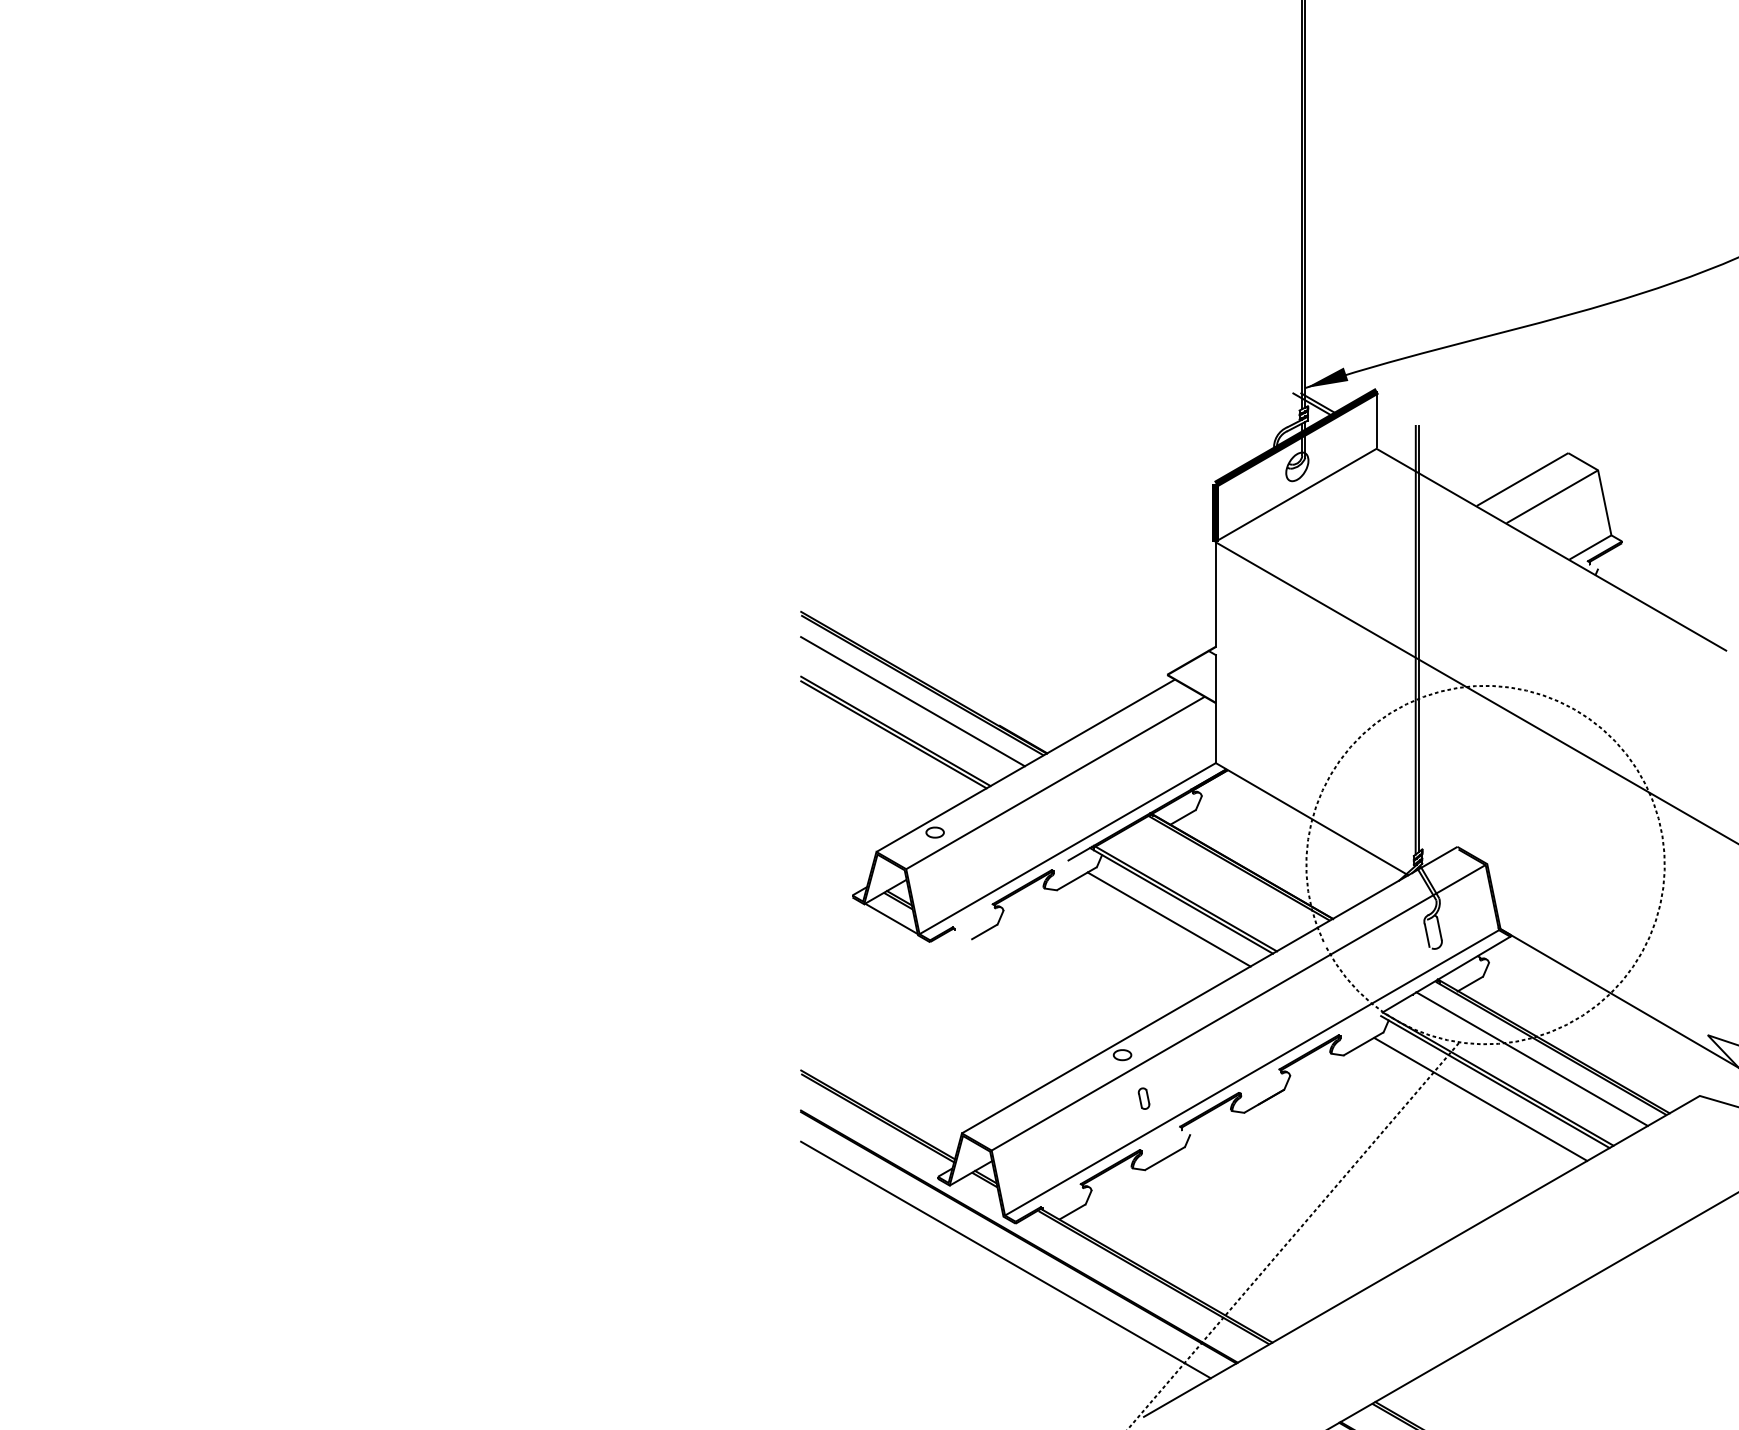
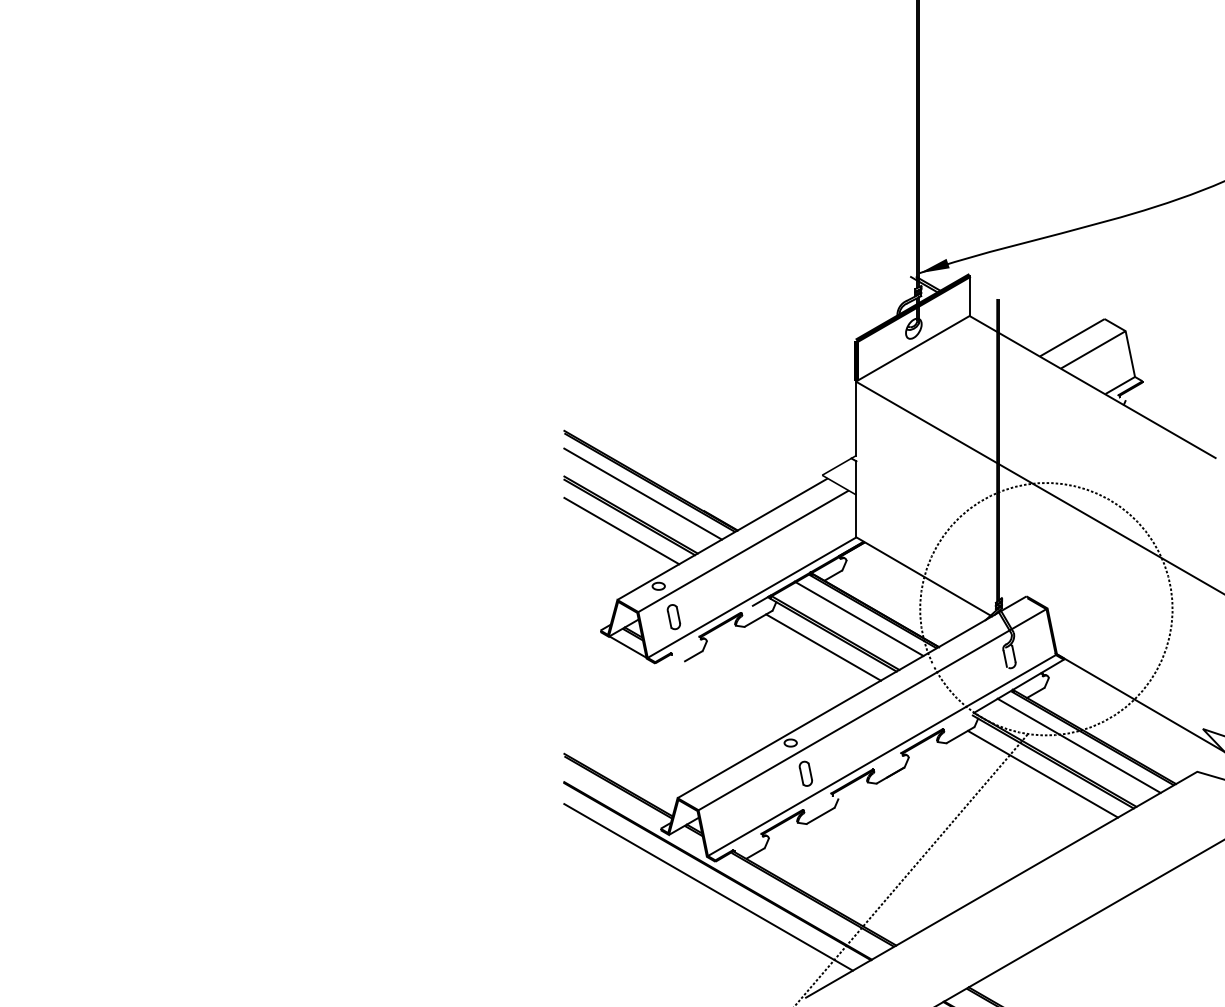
line: (882, 754) -> (621, 531), added
part: (956, 876) -> (673, 617), added
line: (1219, 878) -> (859, 618), added
part: (1143, 1098) -> (805, 773), size x1.67

